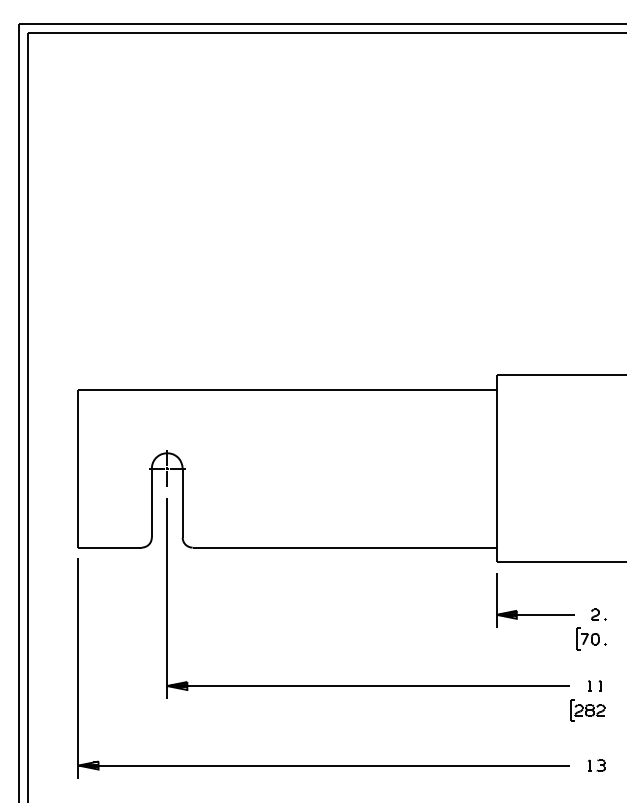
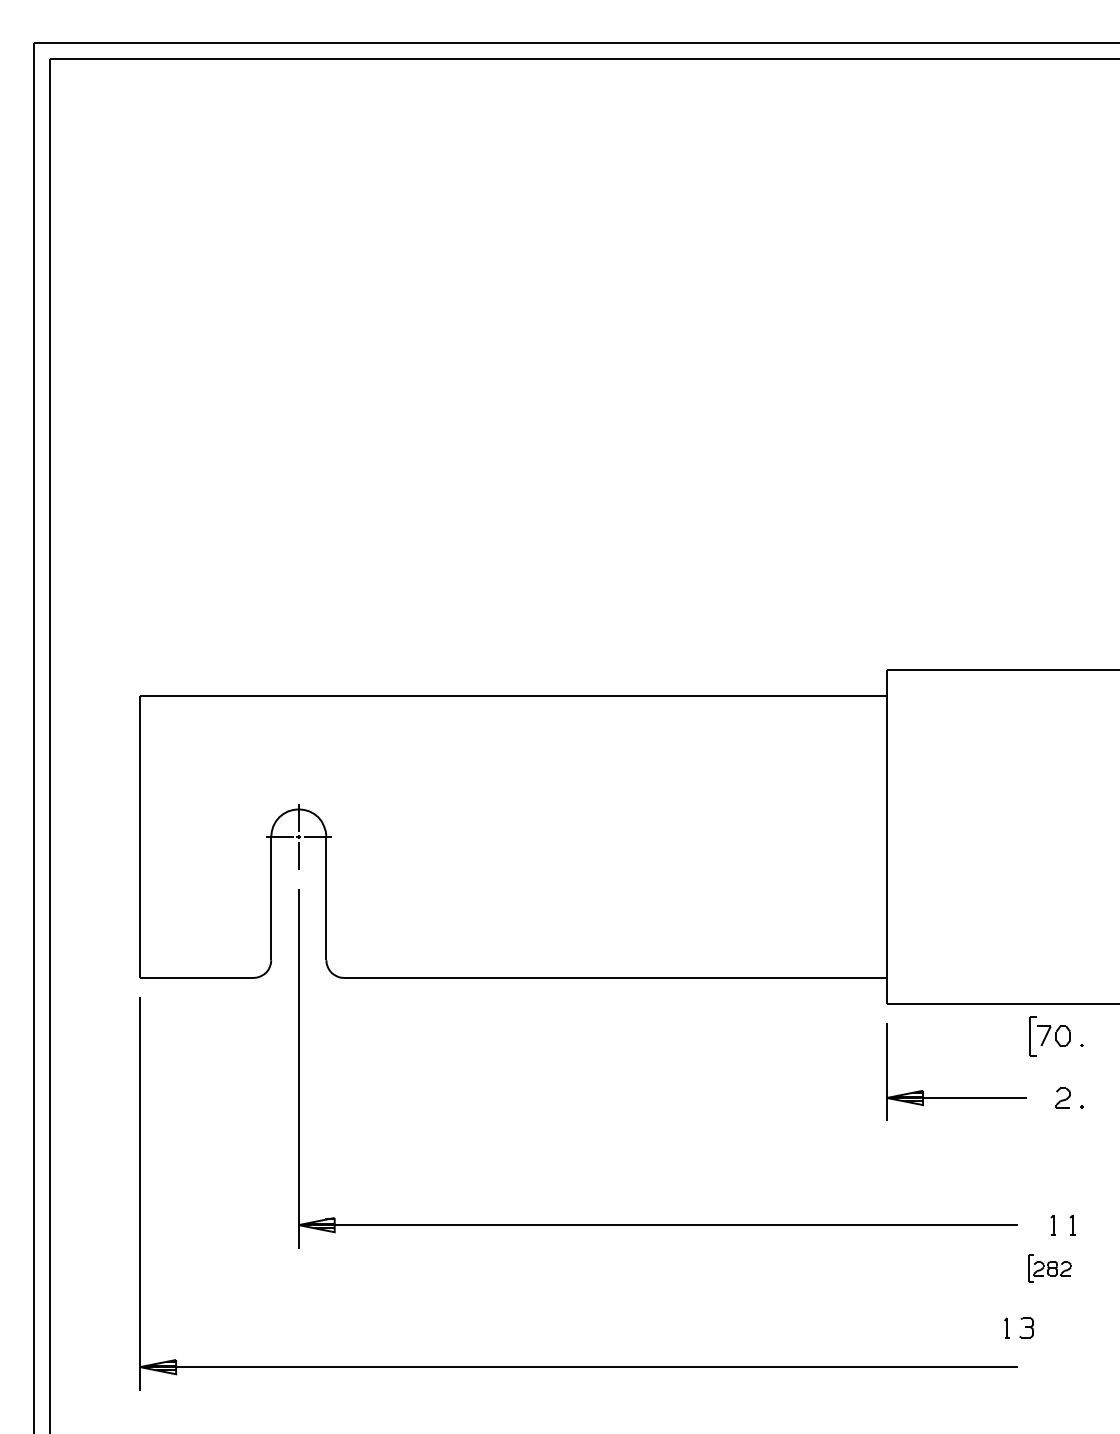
part: (591, 638) -> (1056, 1034), moved
part: (587, 710) -> (1049, 1268), size x0.7
part: (596, 765) -> (1018, 1327), moved

